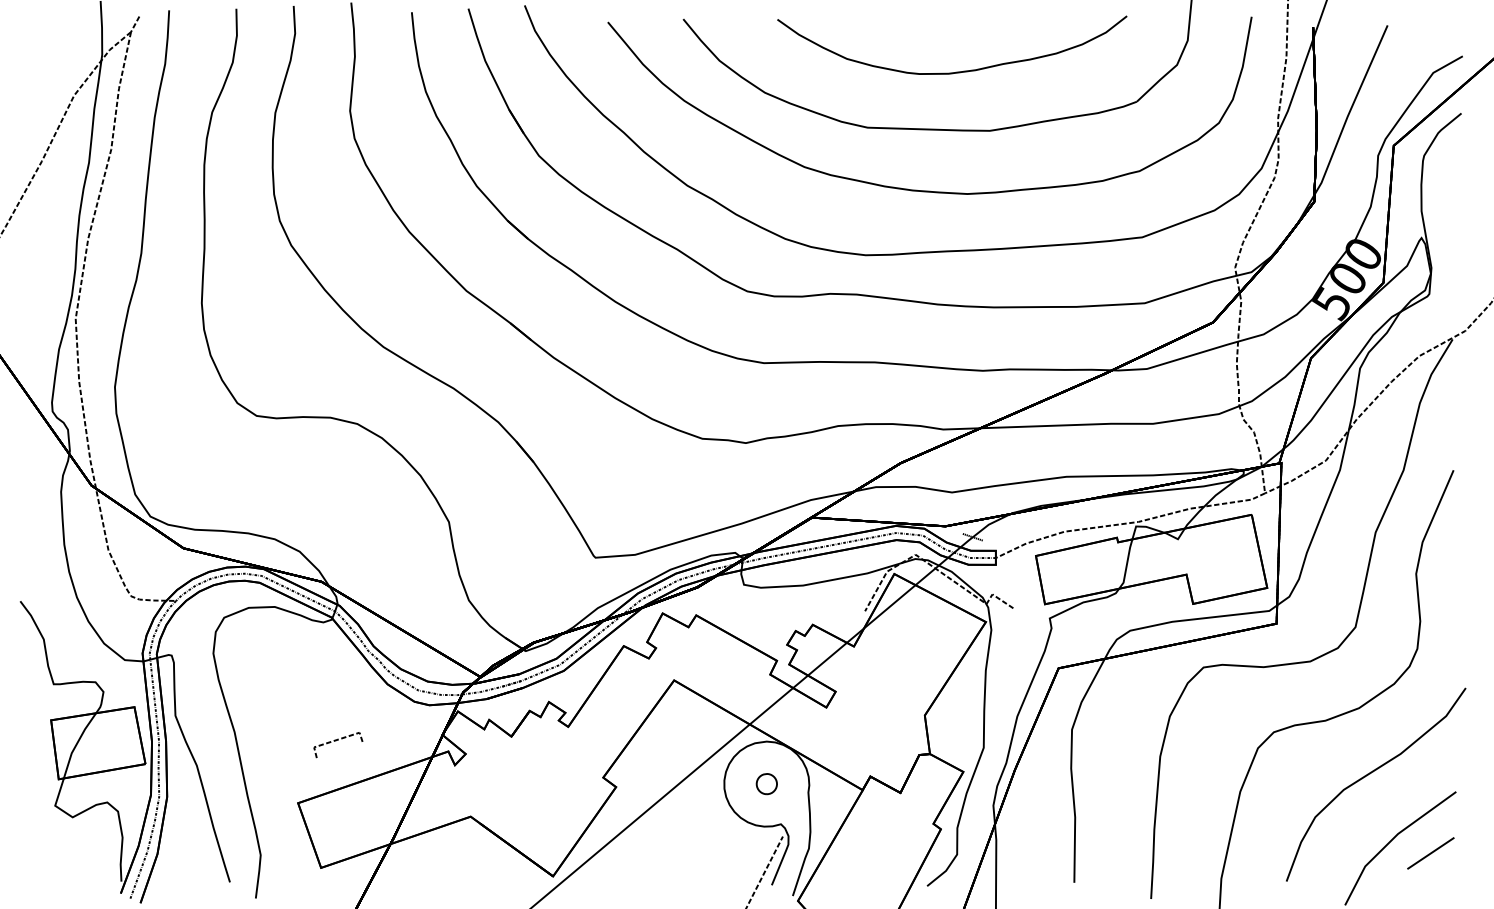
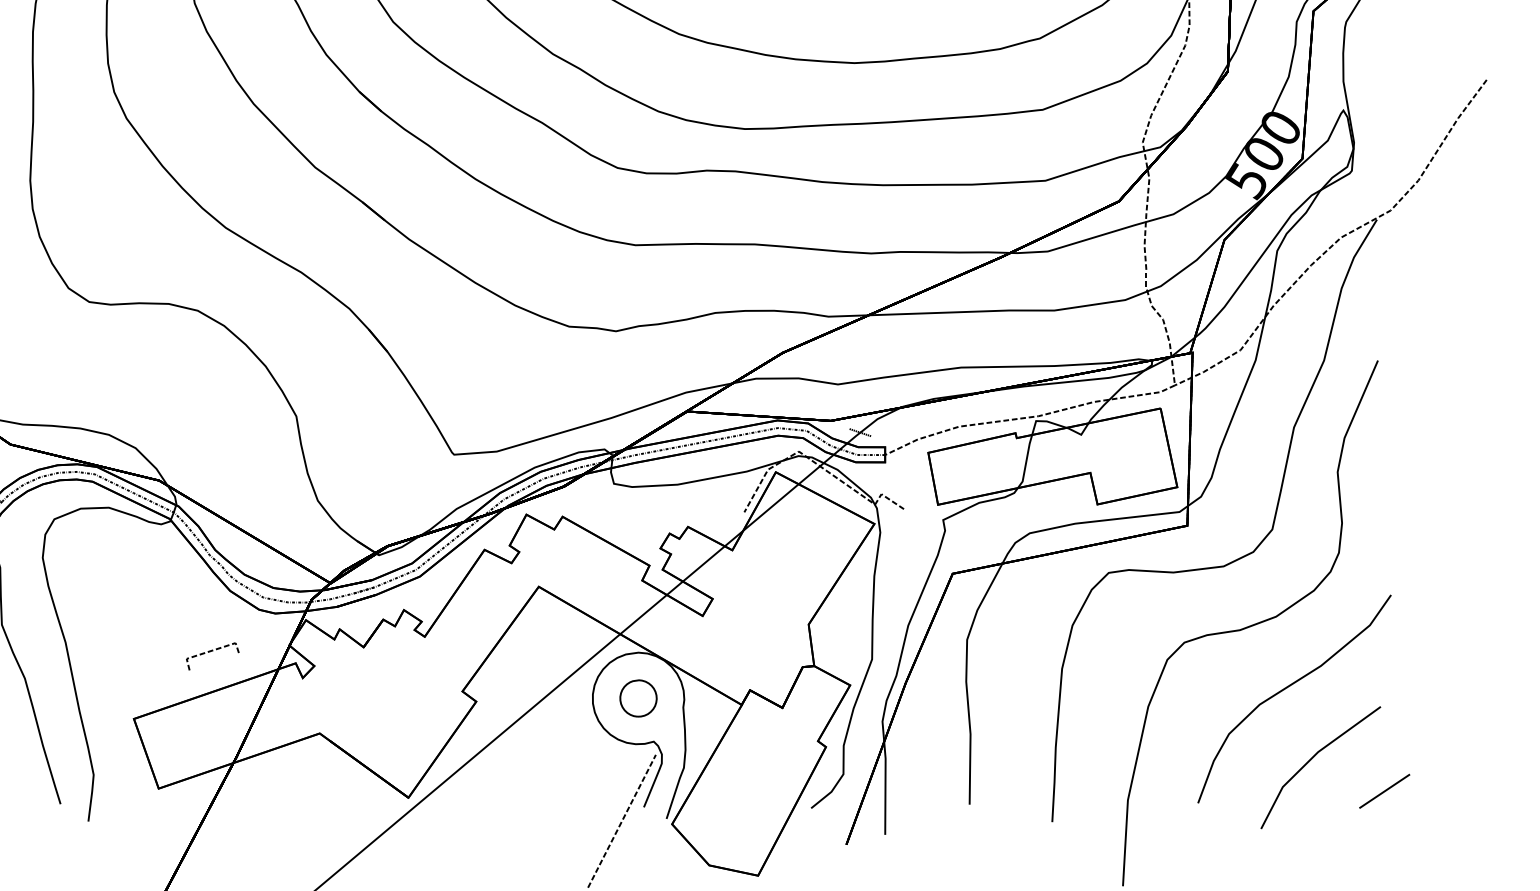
line: (336, 741) -> (210, 652), moved
part: (766, 783) -> (638, 697), size x1.67
line: (1430, 853) -> (1384, 791), moved

